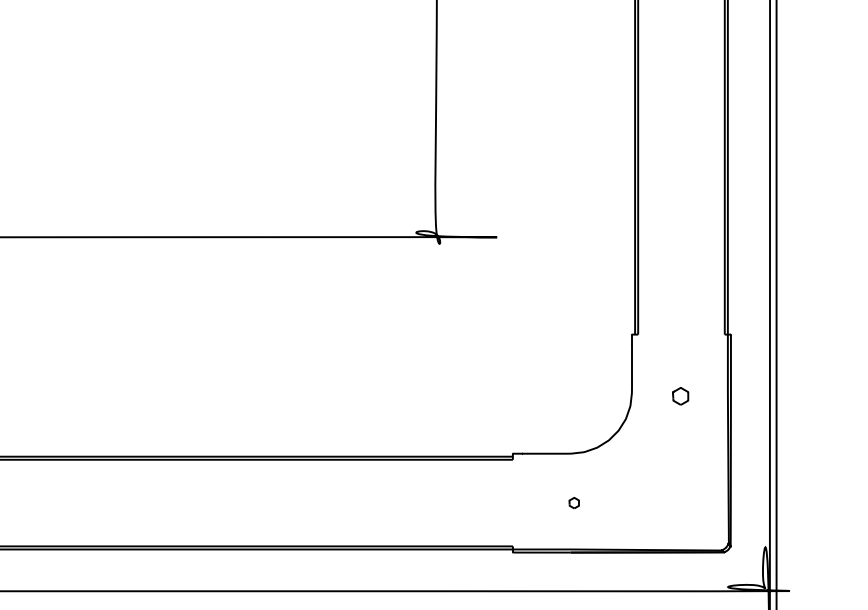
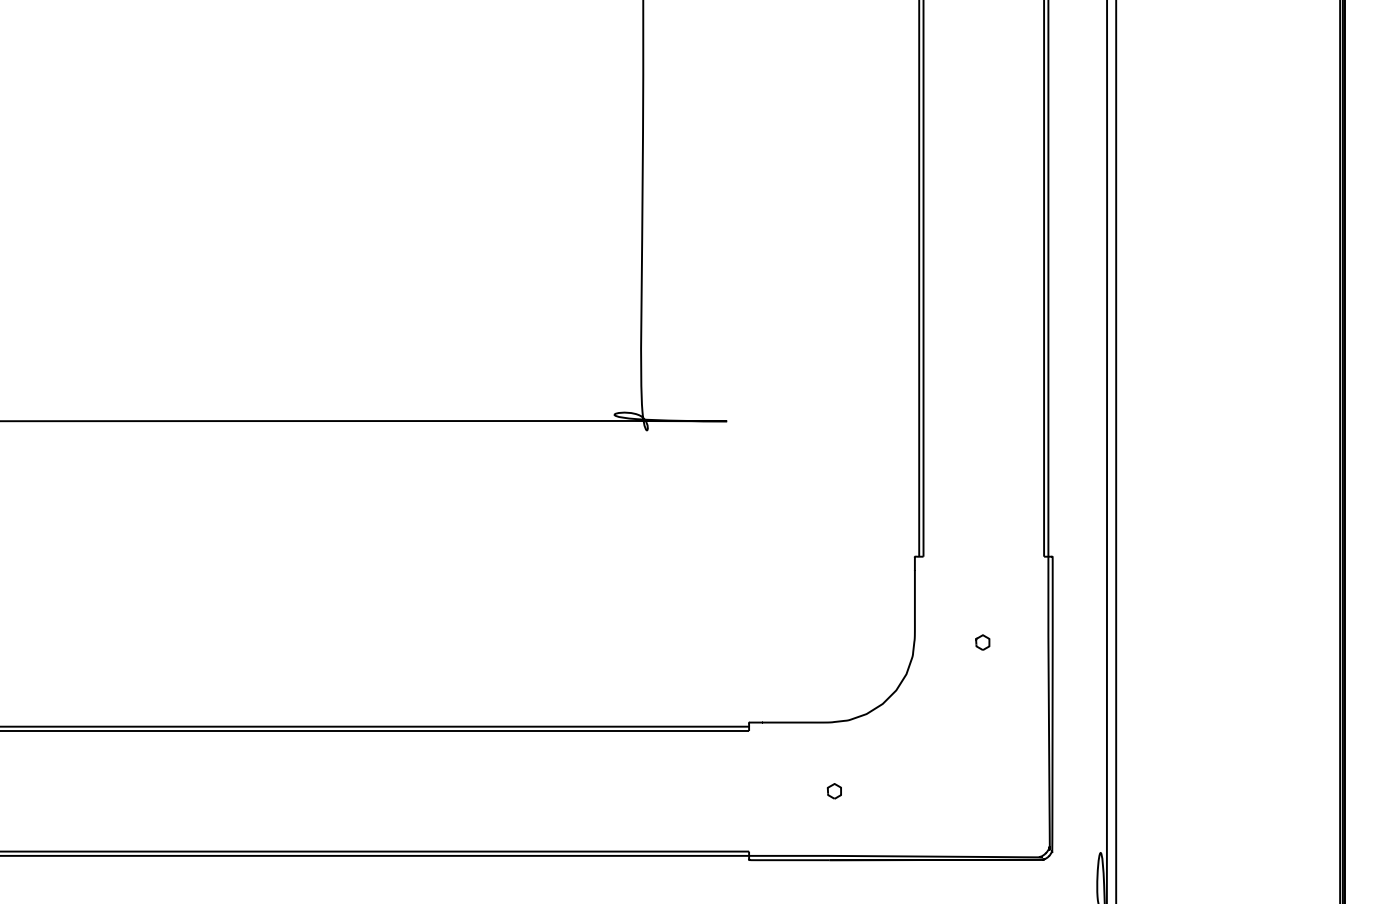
part: (680, 396) -> (982, 642), size x0.62

